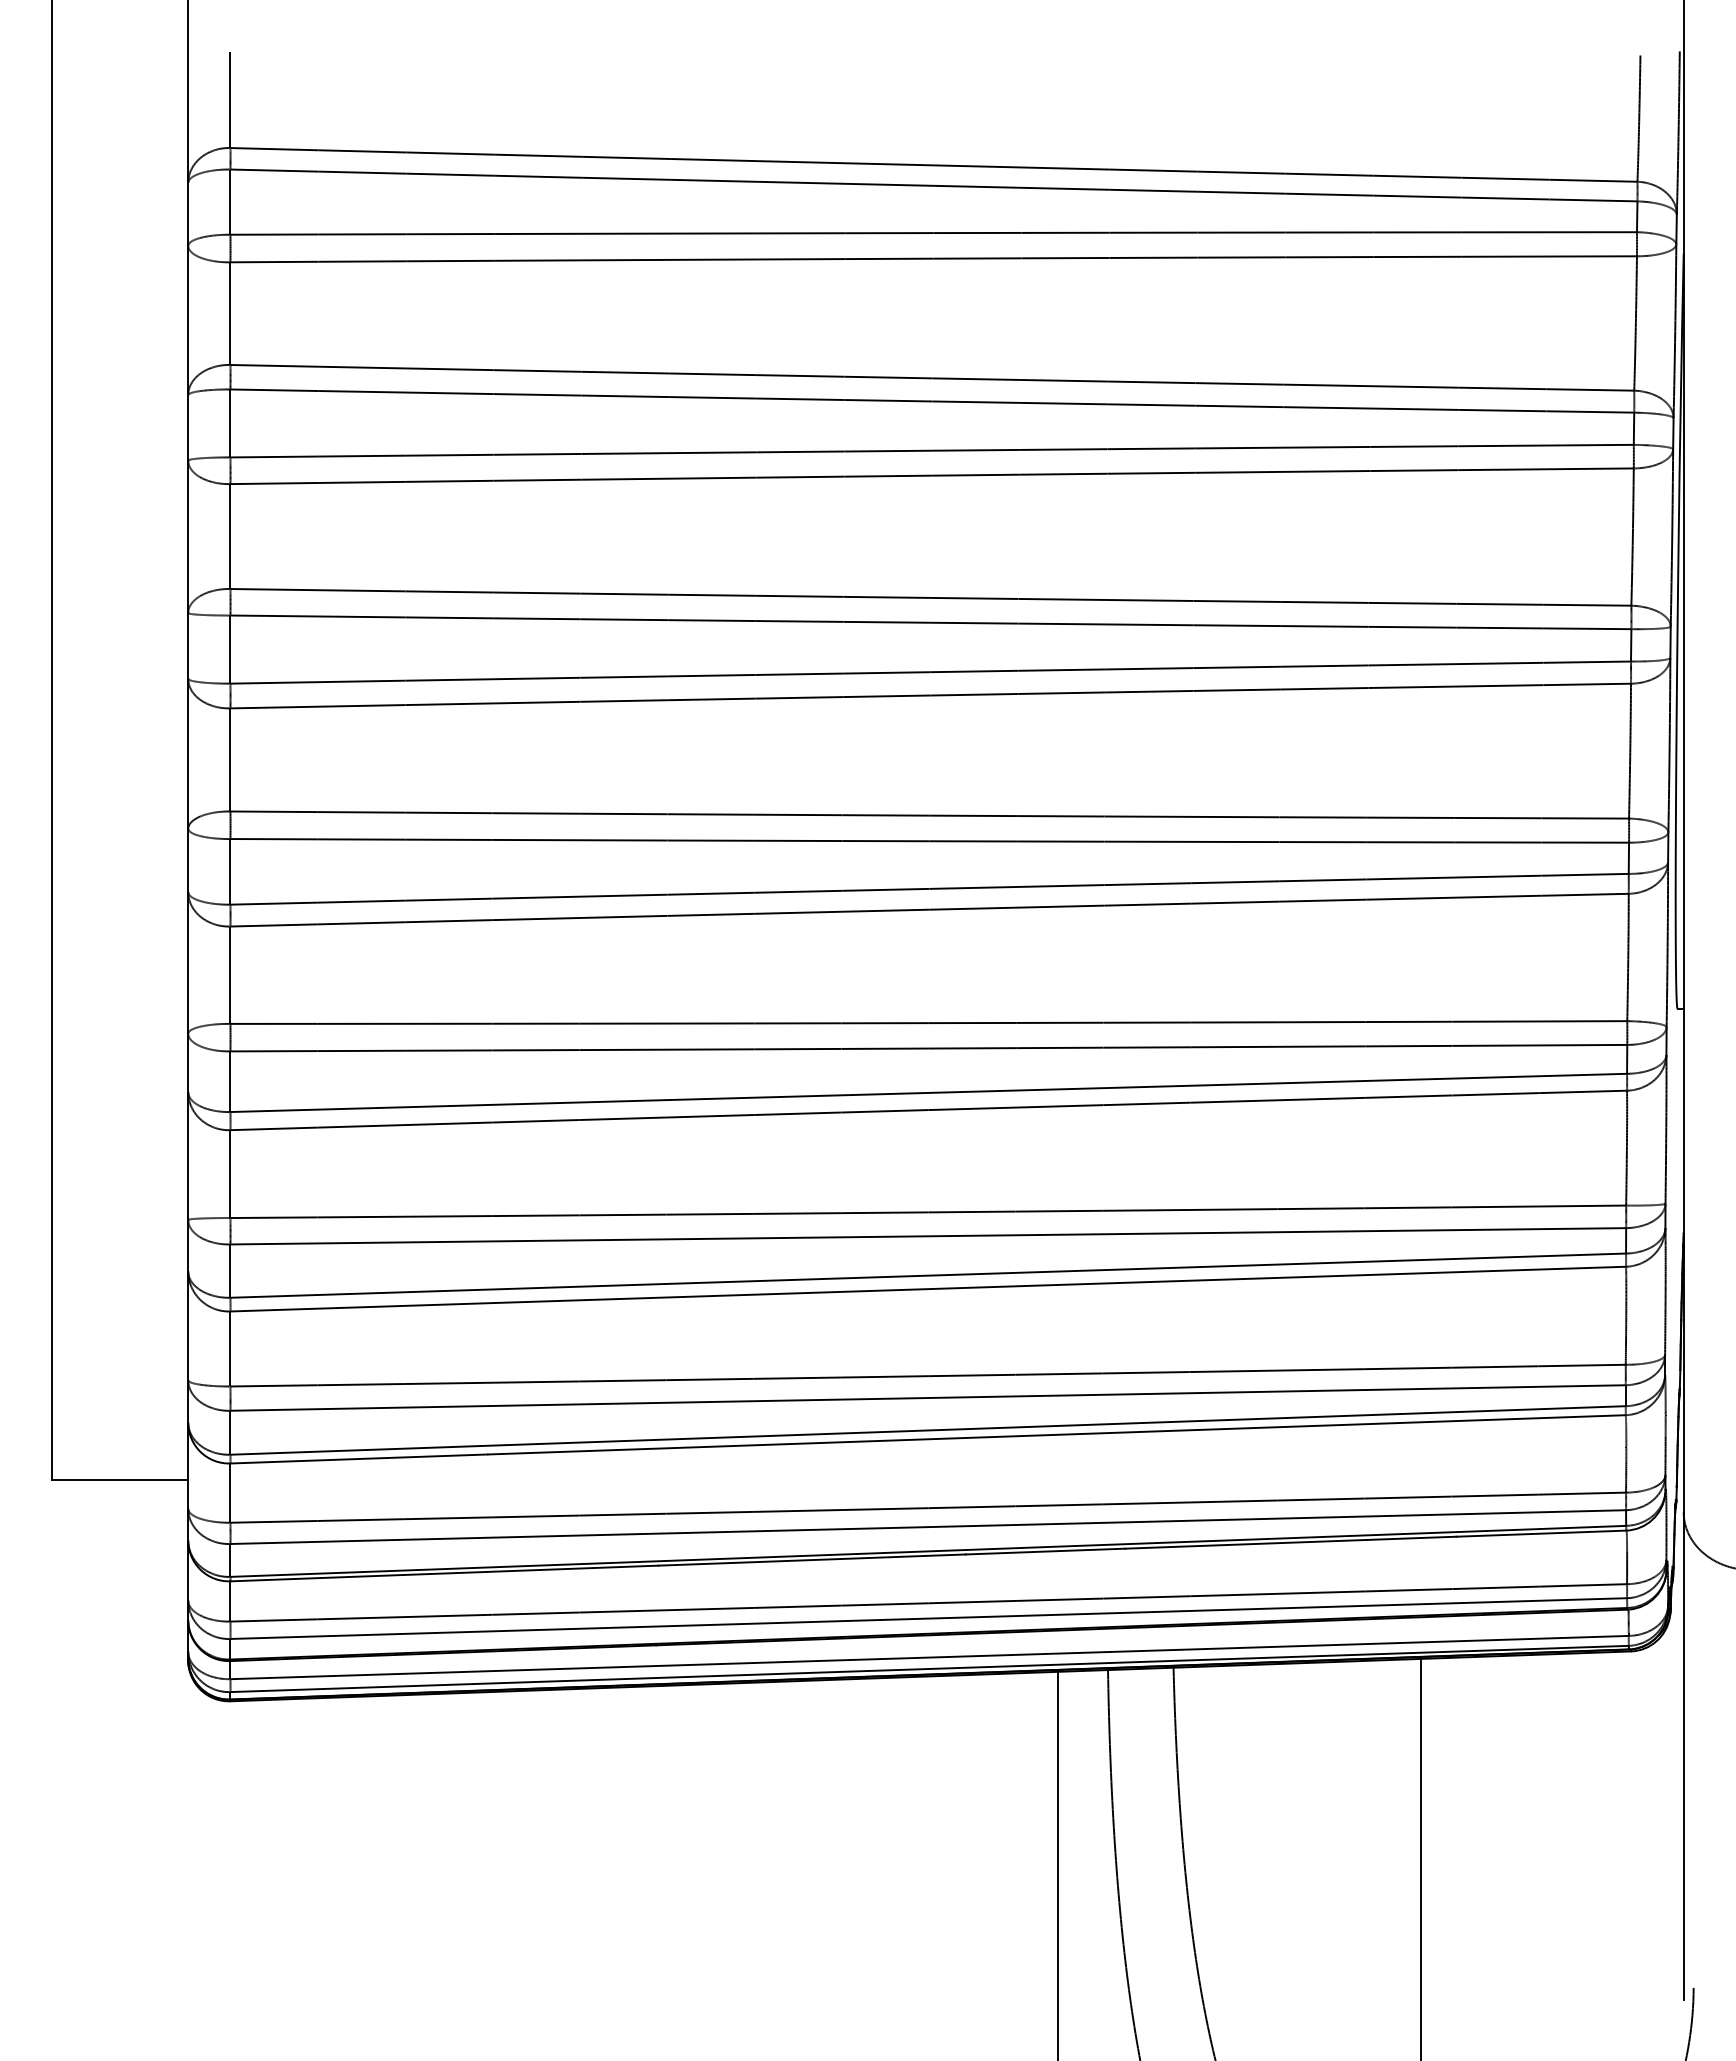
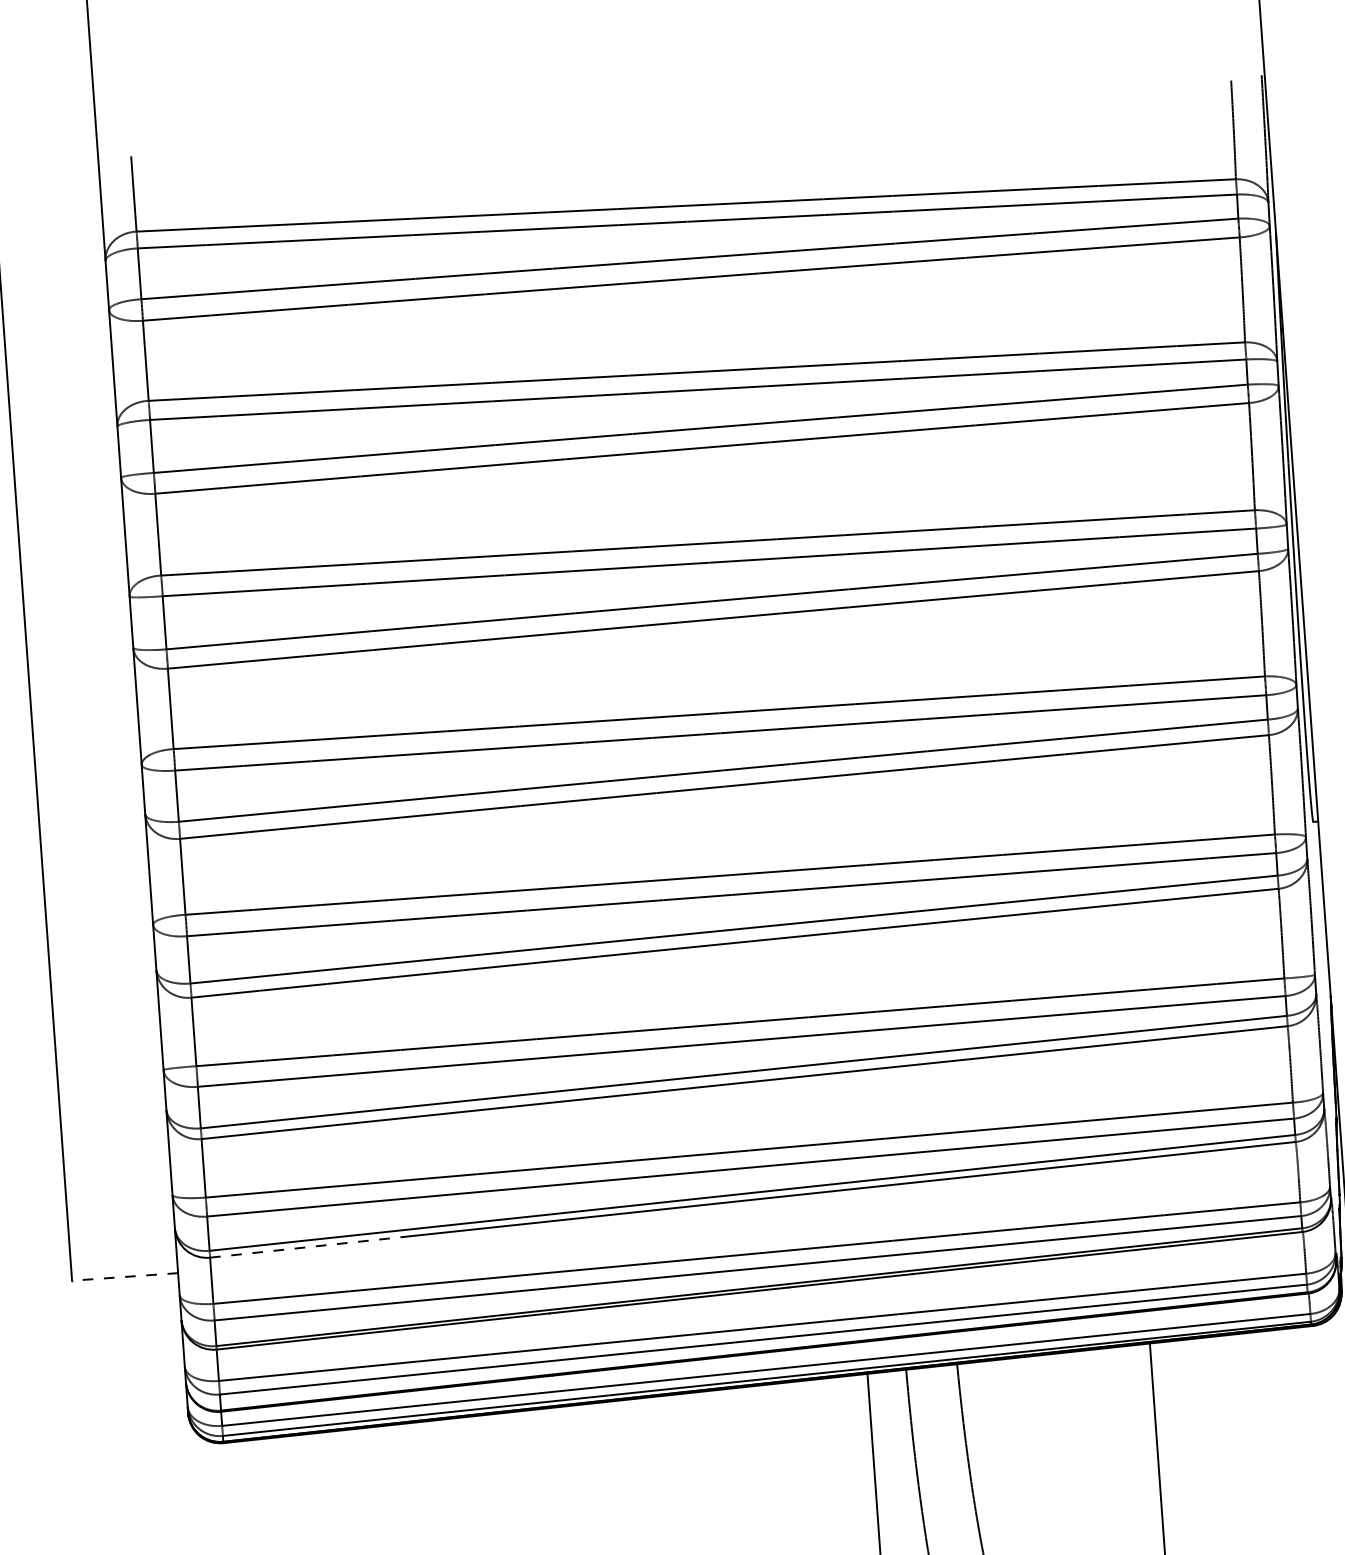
line: (358, 1459) -> (309, 1247), solid -> dashed
line: (120, 1480) -> (125, 1277), solid -> dashed

